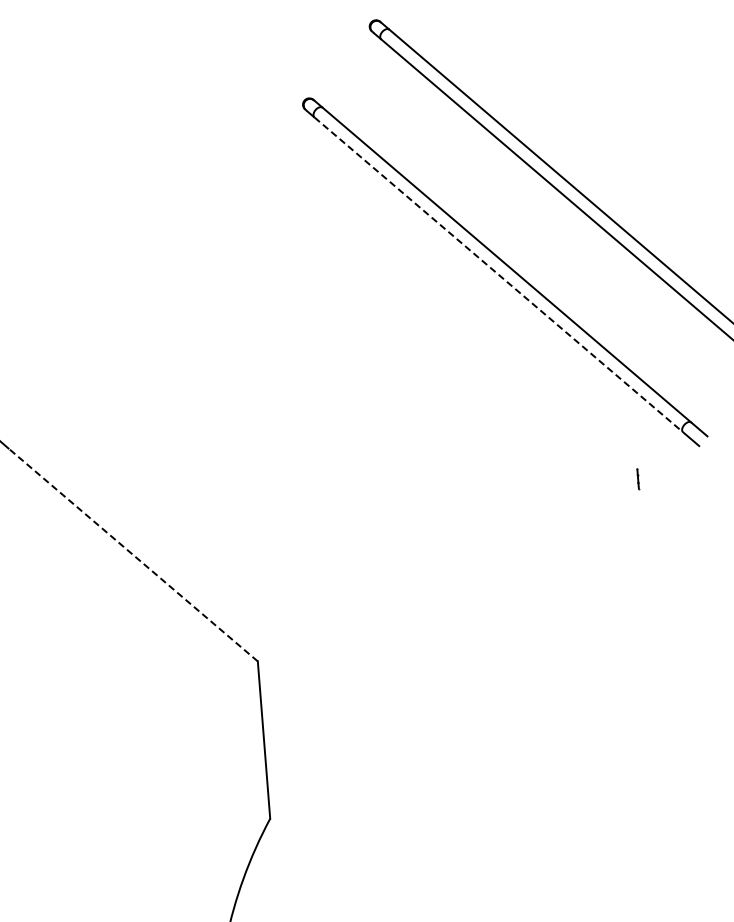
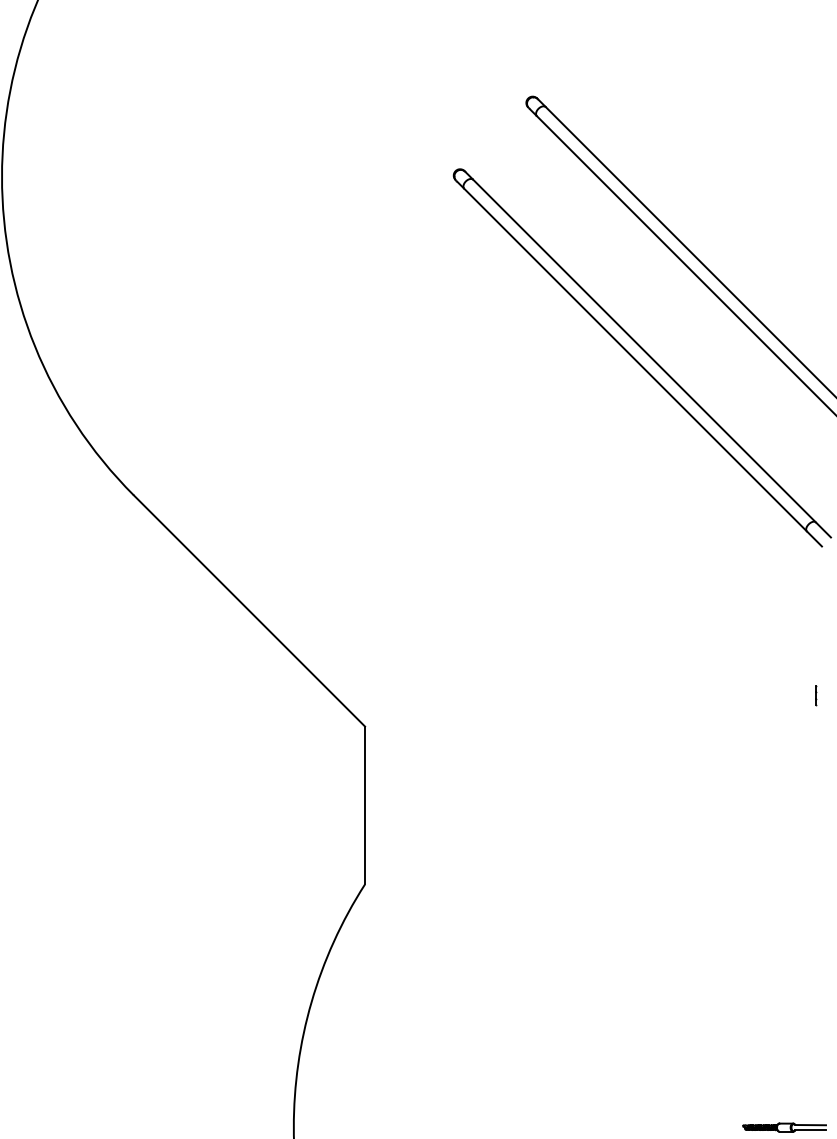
line: (498, 275) -> (635, 360), dashed -> solid
line: (639, 478) -> (816, 695), moved
line: (133, 554) -> (249, 610), dashed -> solid

